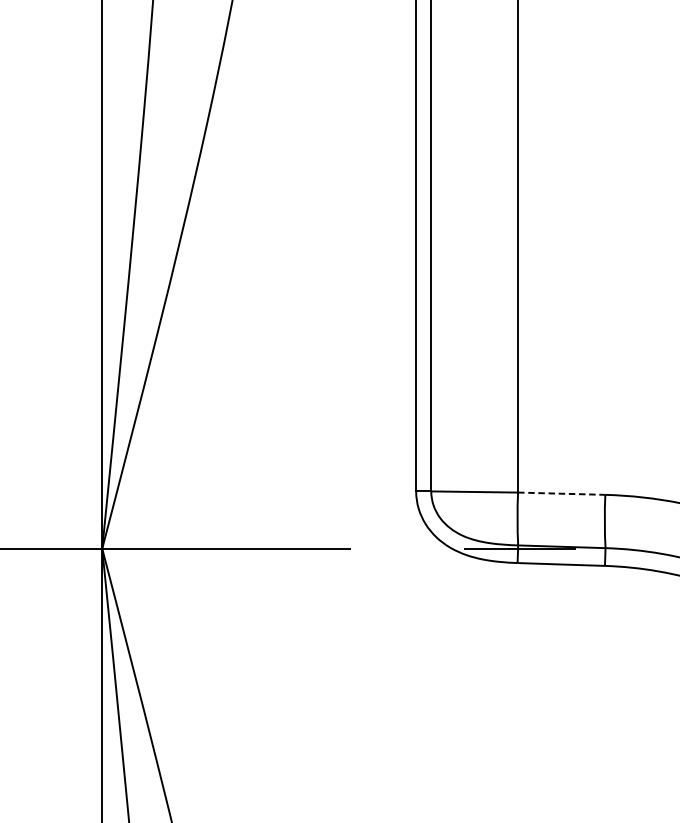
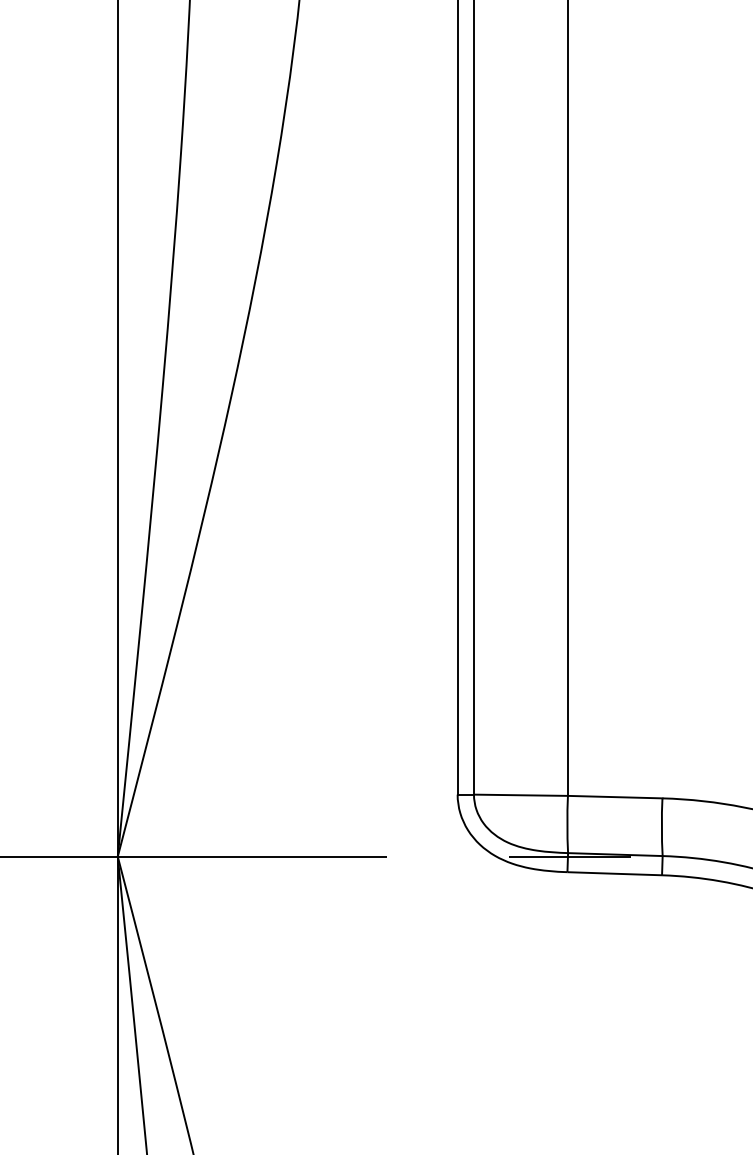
line: (561, 494) -> (615, 797), dashed -> solid

